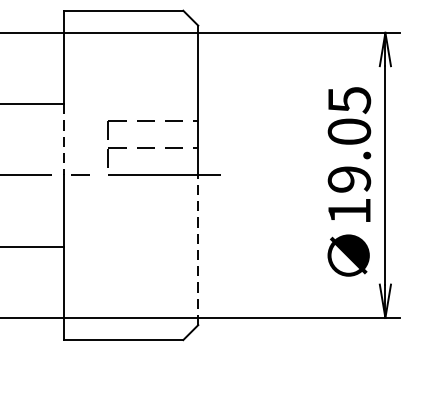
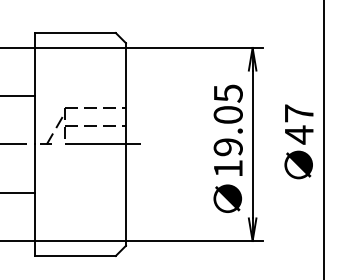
line: (63, 139) -> (34, 120), dashed -> solid
line: (94, 151) -> (55, 128), added
line: (197, 250) -> (125, 195), dashed -> solid

